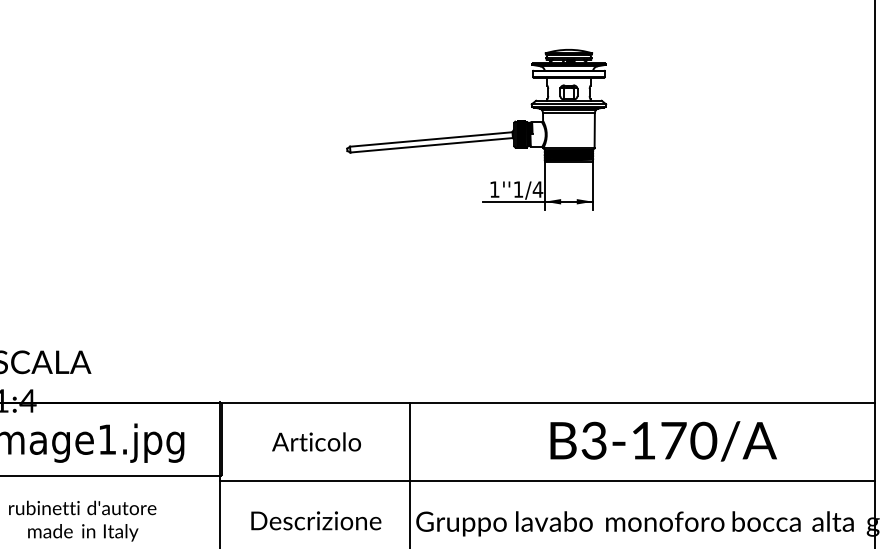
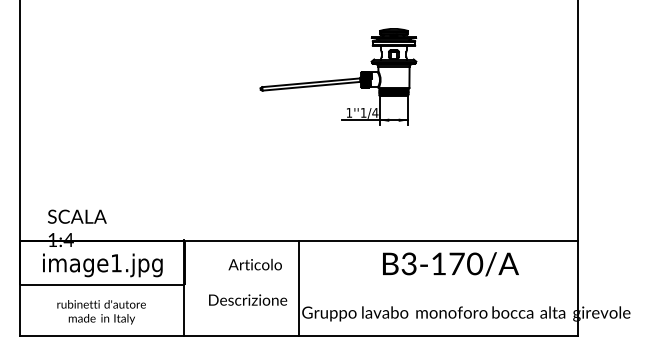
text: (315, 441) -> (254, 264), moved
line: (546, 481) -> (380, 288), removed
text: (316, 519) -> (248, 299), moved

